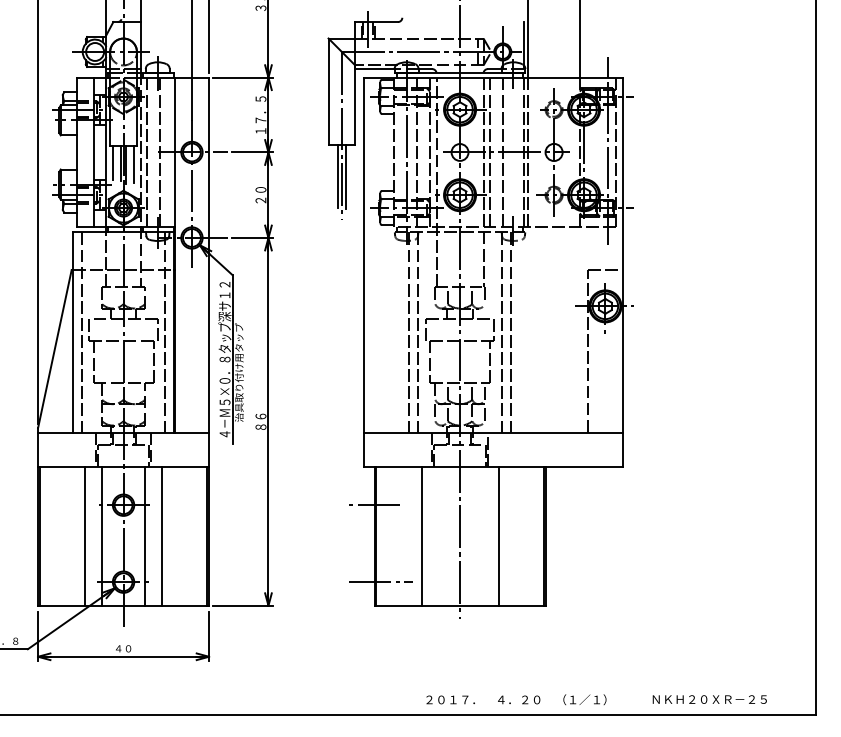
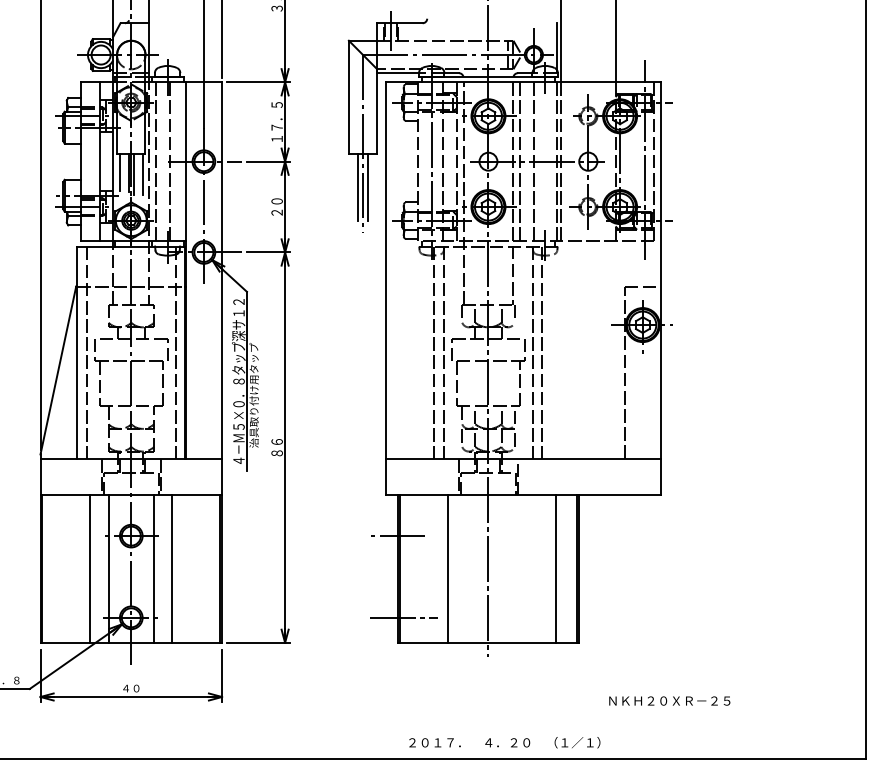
line: (498, 535) -> (555, 568), moved
text: (516, 699) -> (504, 742), moved
text: (709, 699) -> (669, 700), moved

